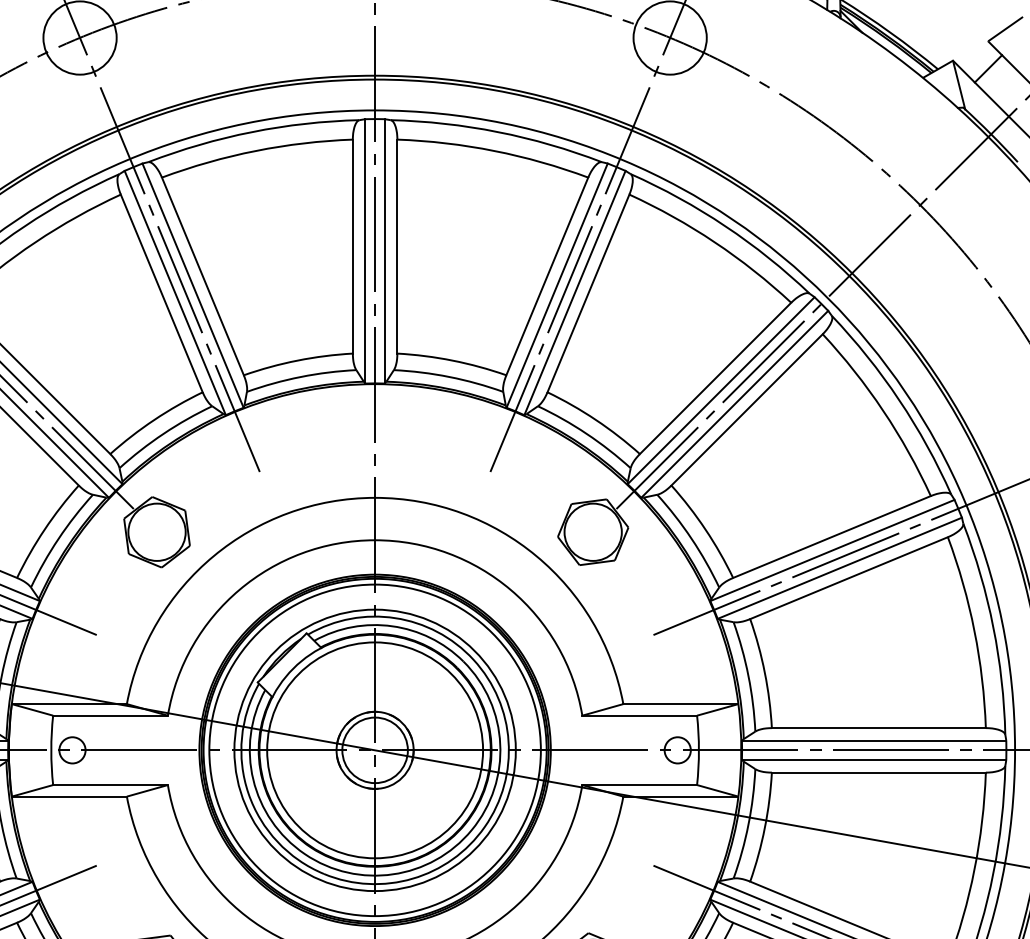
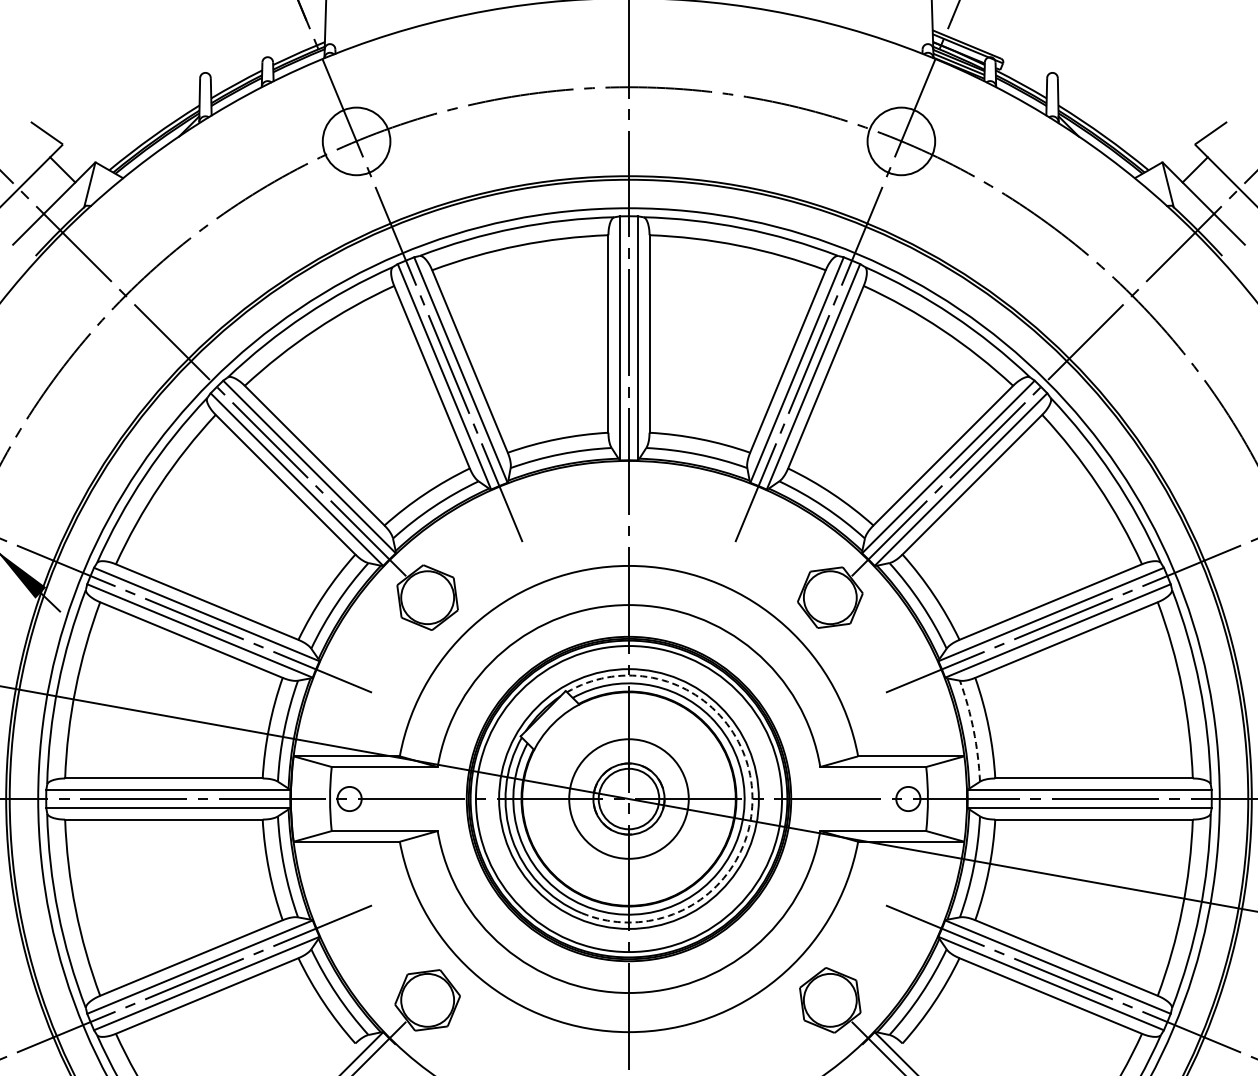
arc: (748, 676) -> (973, 730), solid -> dashed
arc: (508, 741) -> (752, 790), solid -> dashed
circle: (374, 749) -> (628, 798), size x0.6

